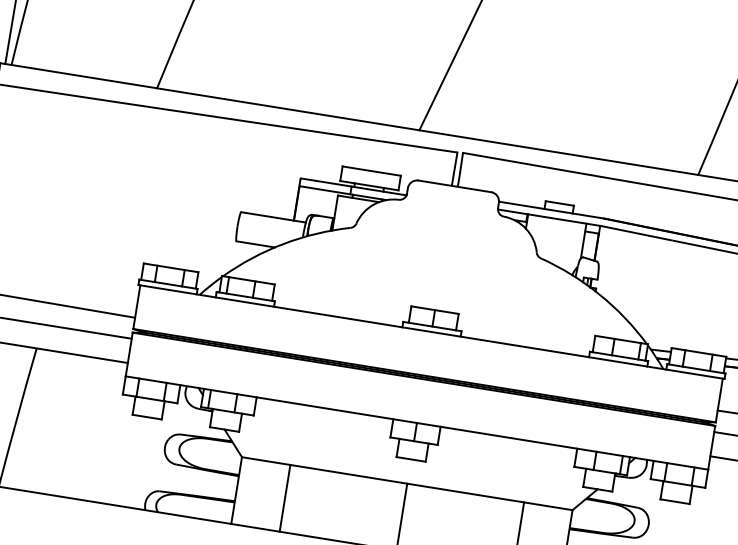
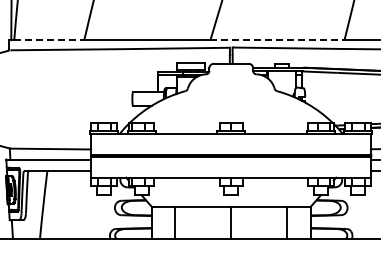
line: (84, 77) -> (49, 40), solid -> dashed
line: (558, 153) -> (277, 40), solid -> dashed

